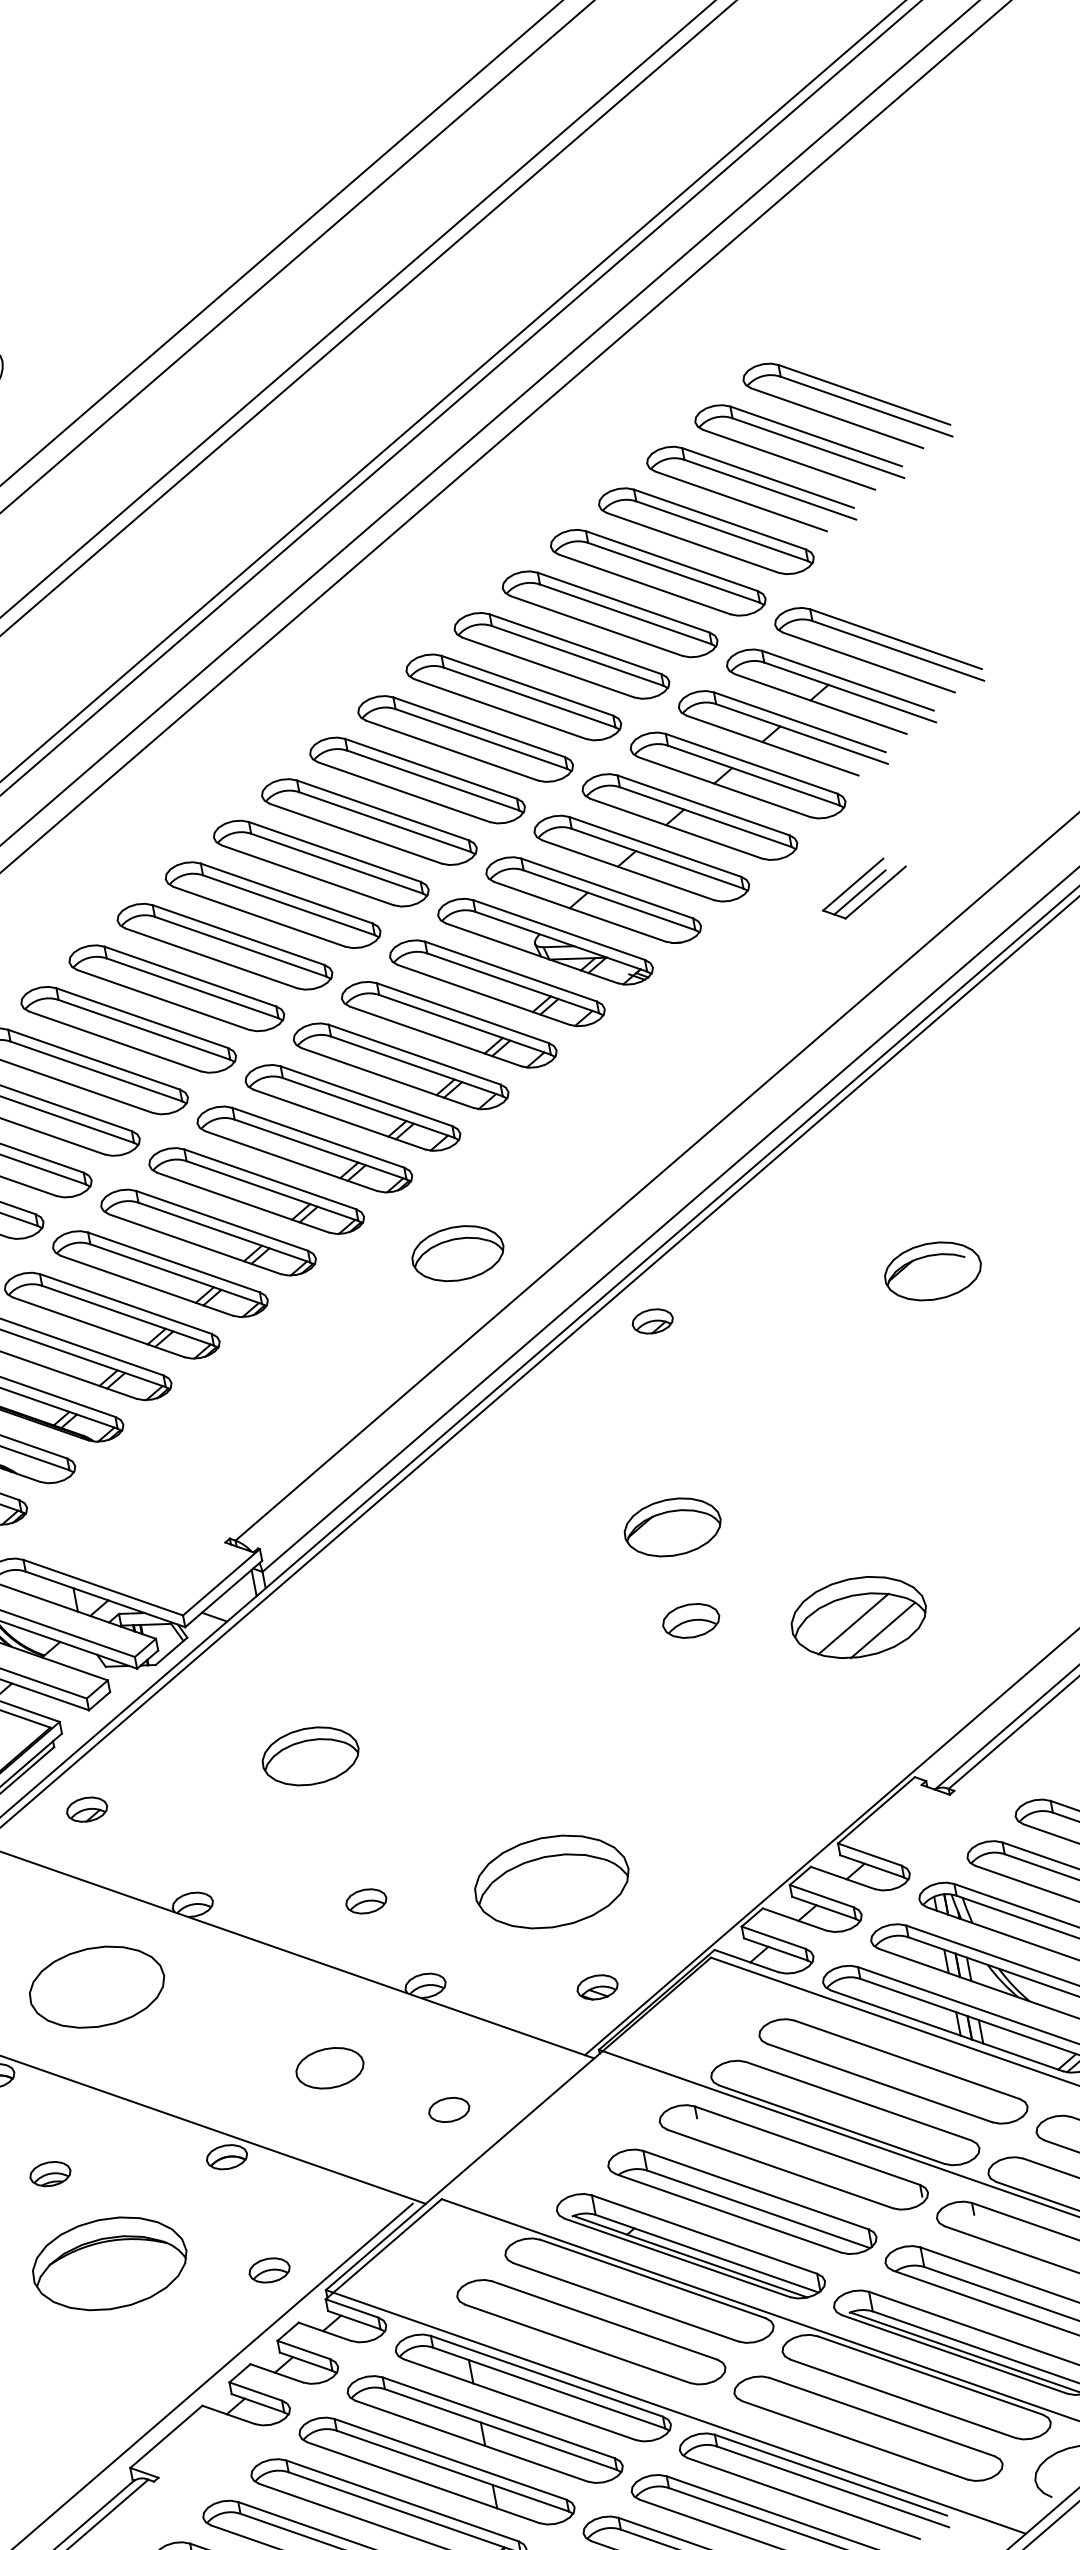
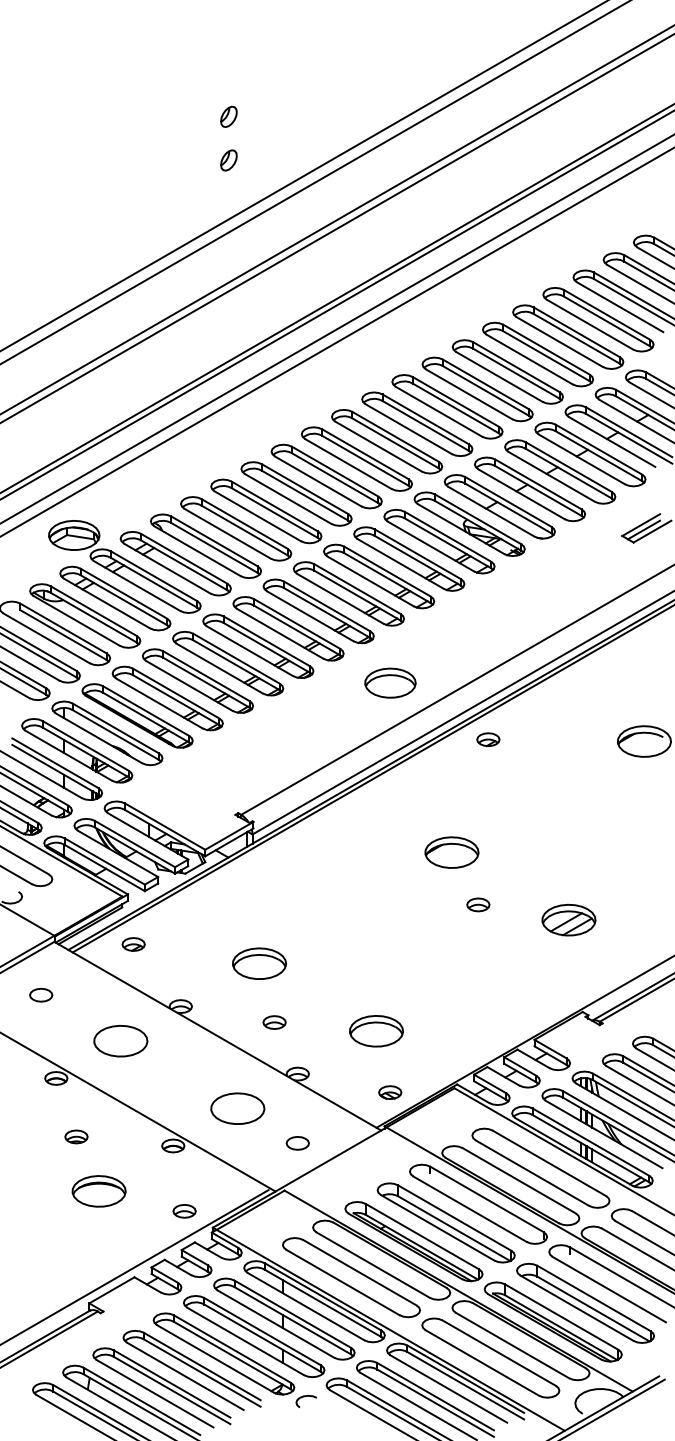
part: (671, 1527) -> (451, 852), moved
part: (857, 1616) -> (568, 919), size x0.71
part: (691, 1620) -> (478, 904), size x0.71
part: (310, 1755) -> (259, 963), moved
part: (552, 1882) -> (376, 1031), size x0.62
part: (96, 1988) -> (120, 1041), size x0.71
part: (329, 2068) -> (237, 1108), size x1.43
part: (108, 2264) -> (98, 1191), size x0.62

